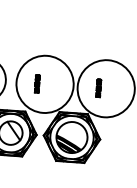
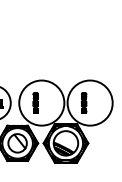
part: (37, 83) -> (35, 102), size x1.43
part: (99, 87) -> (84, 102), size x1.43

